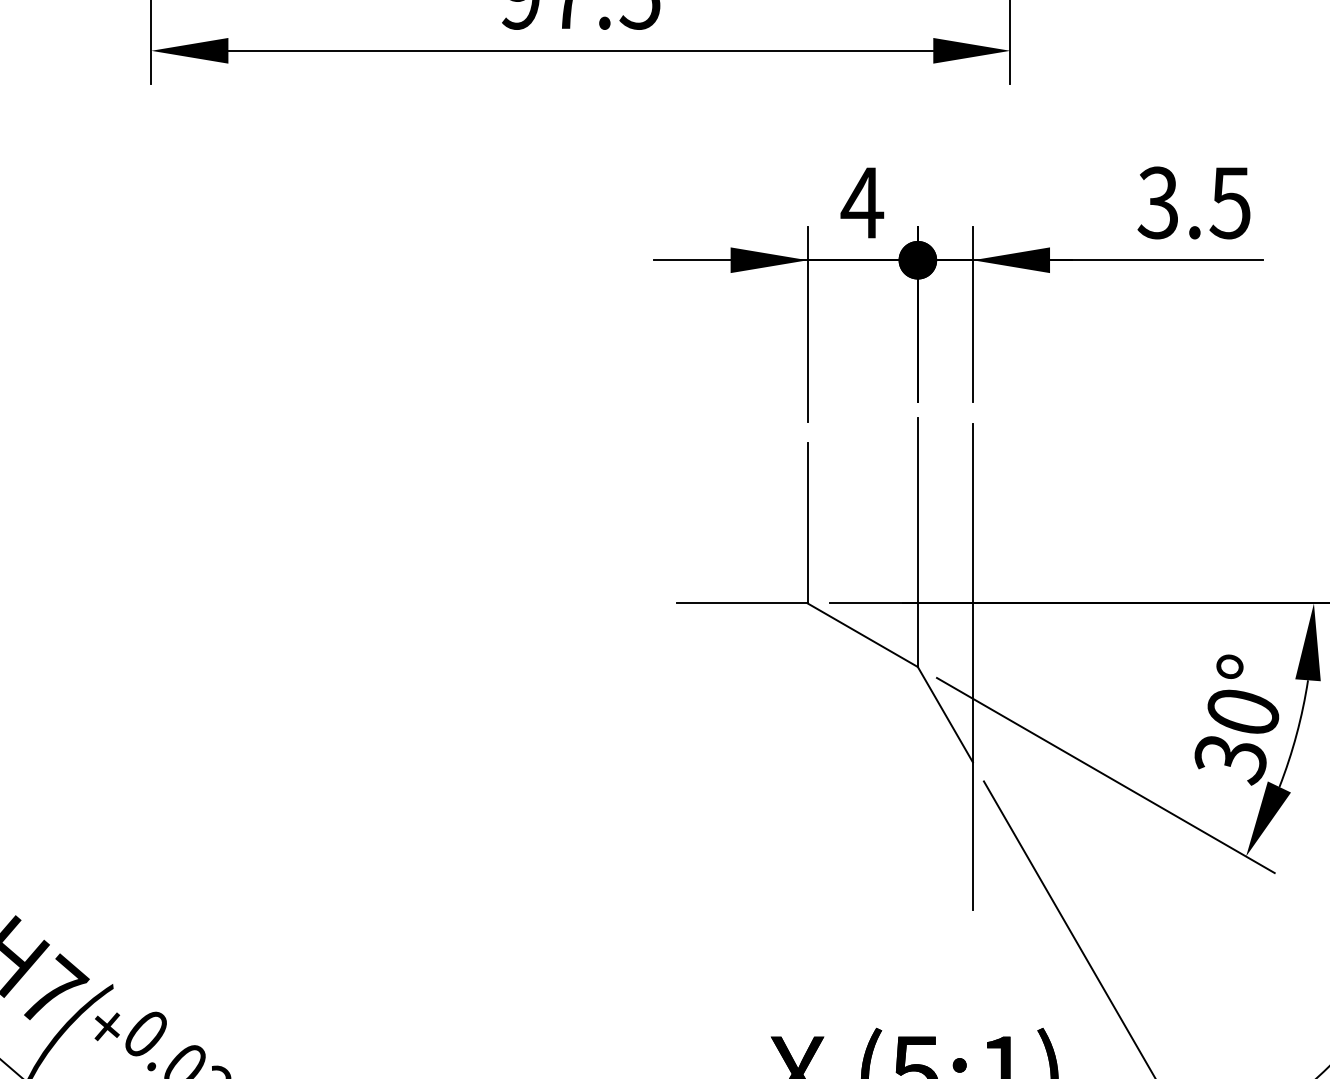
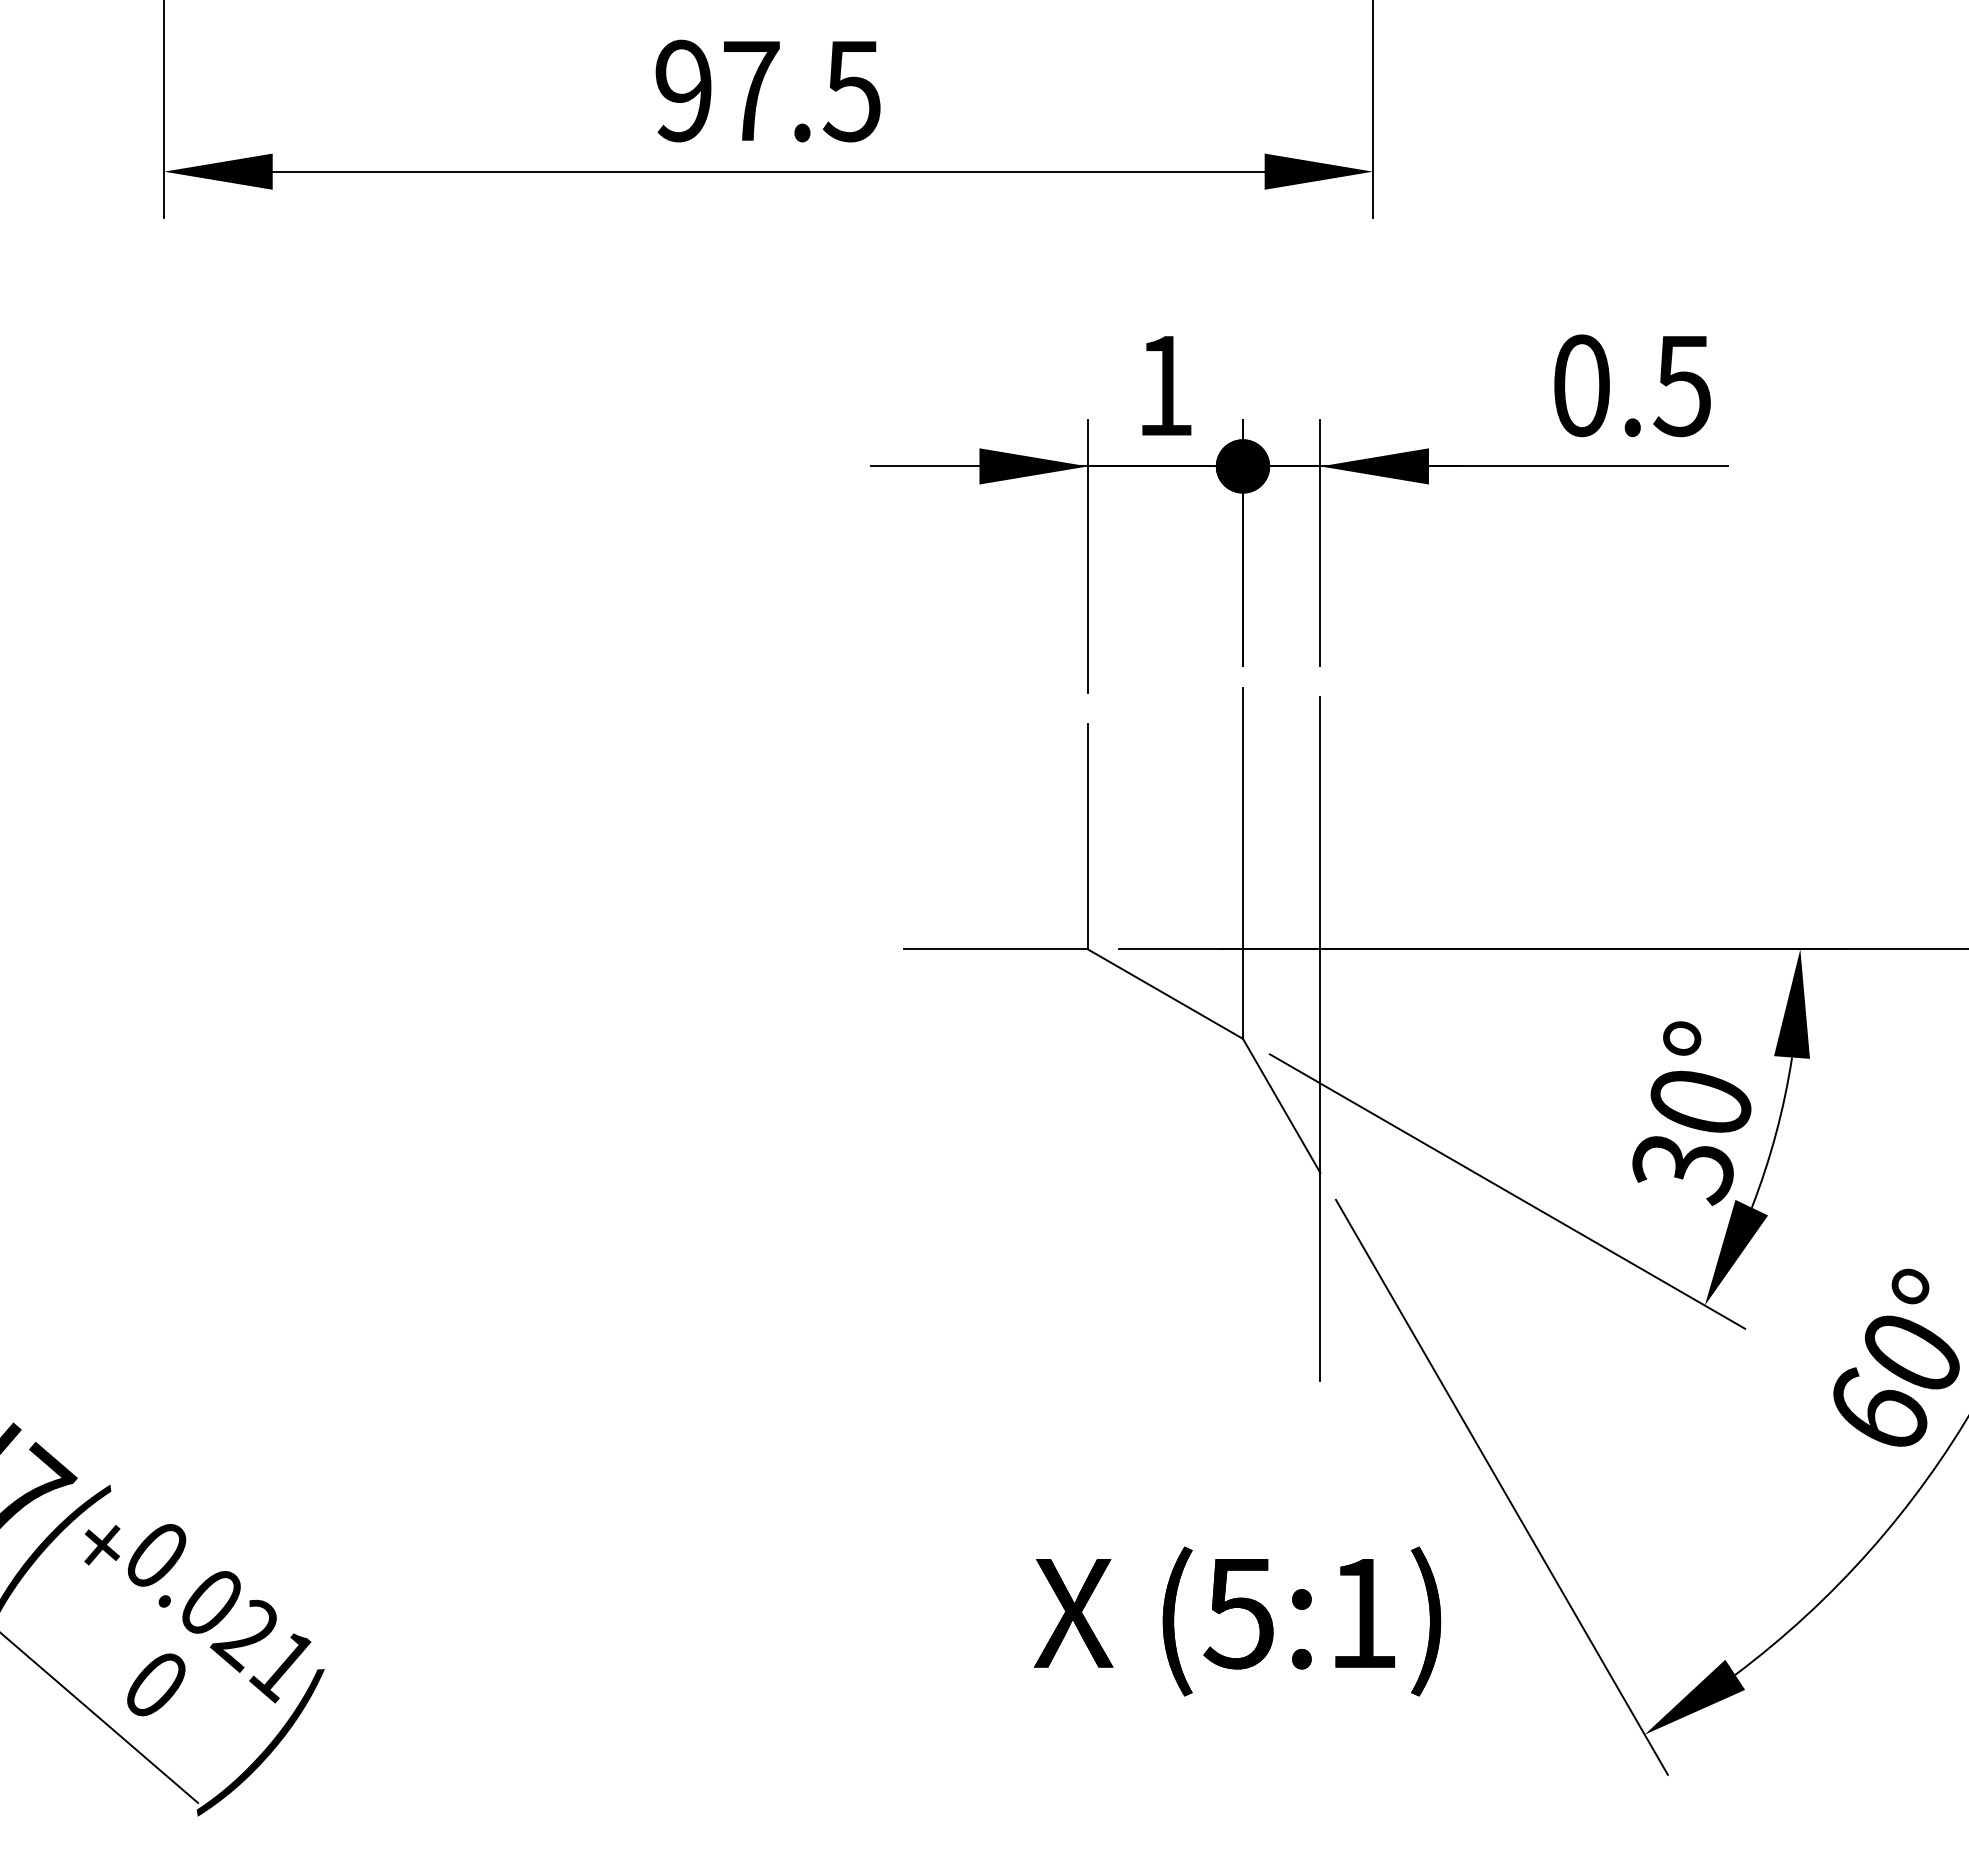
text: (862, 202) -> (1164, 385), 4 -> 1
text: (1157, 202) -> (1580, 385), 3.5 -> 0.5

